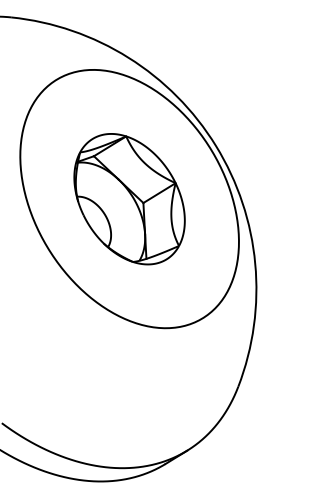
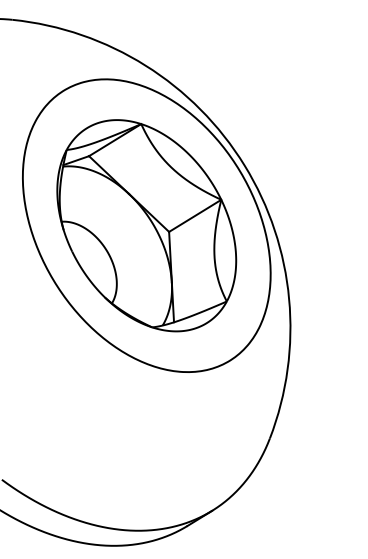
part: (129, 199) -> (146, 226), size x1.43

